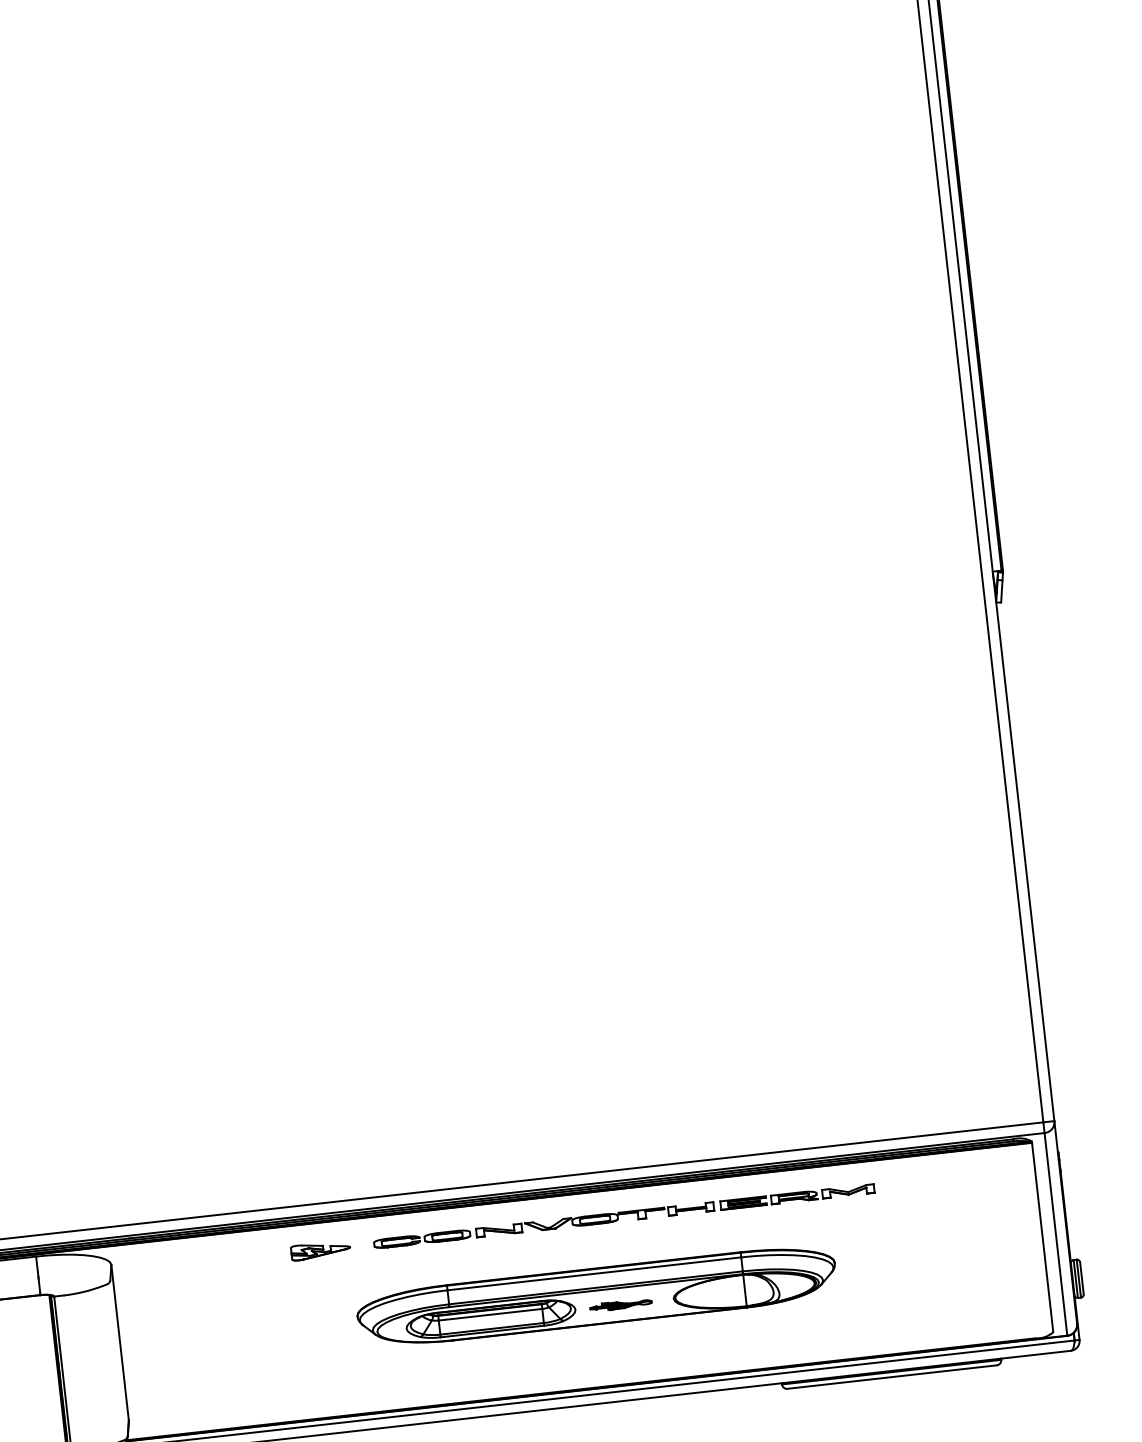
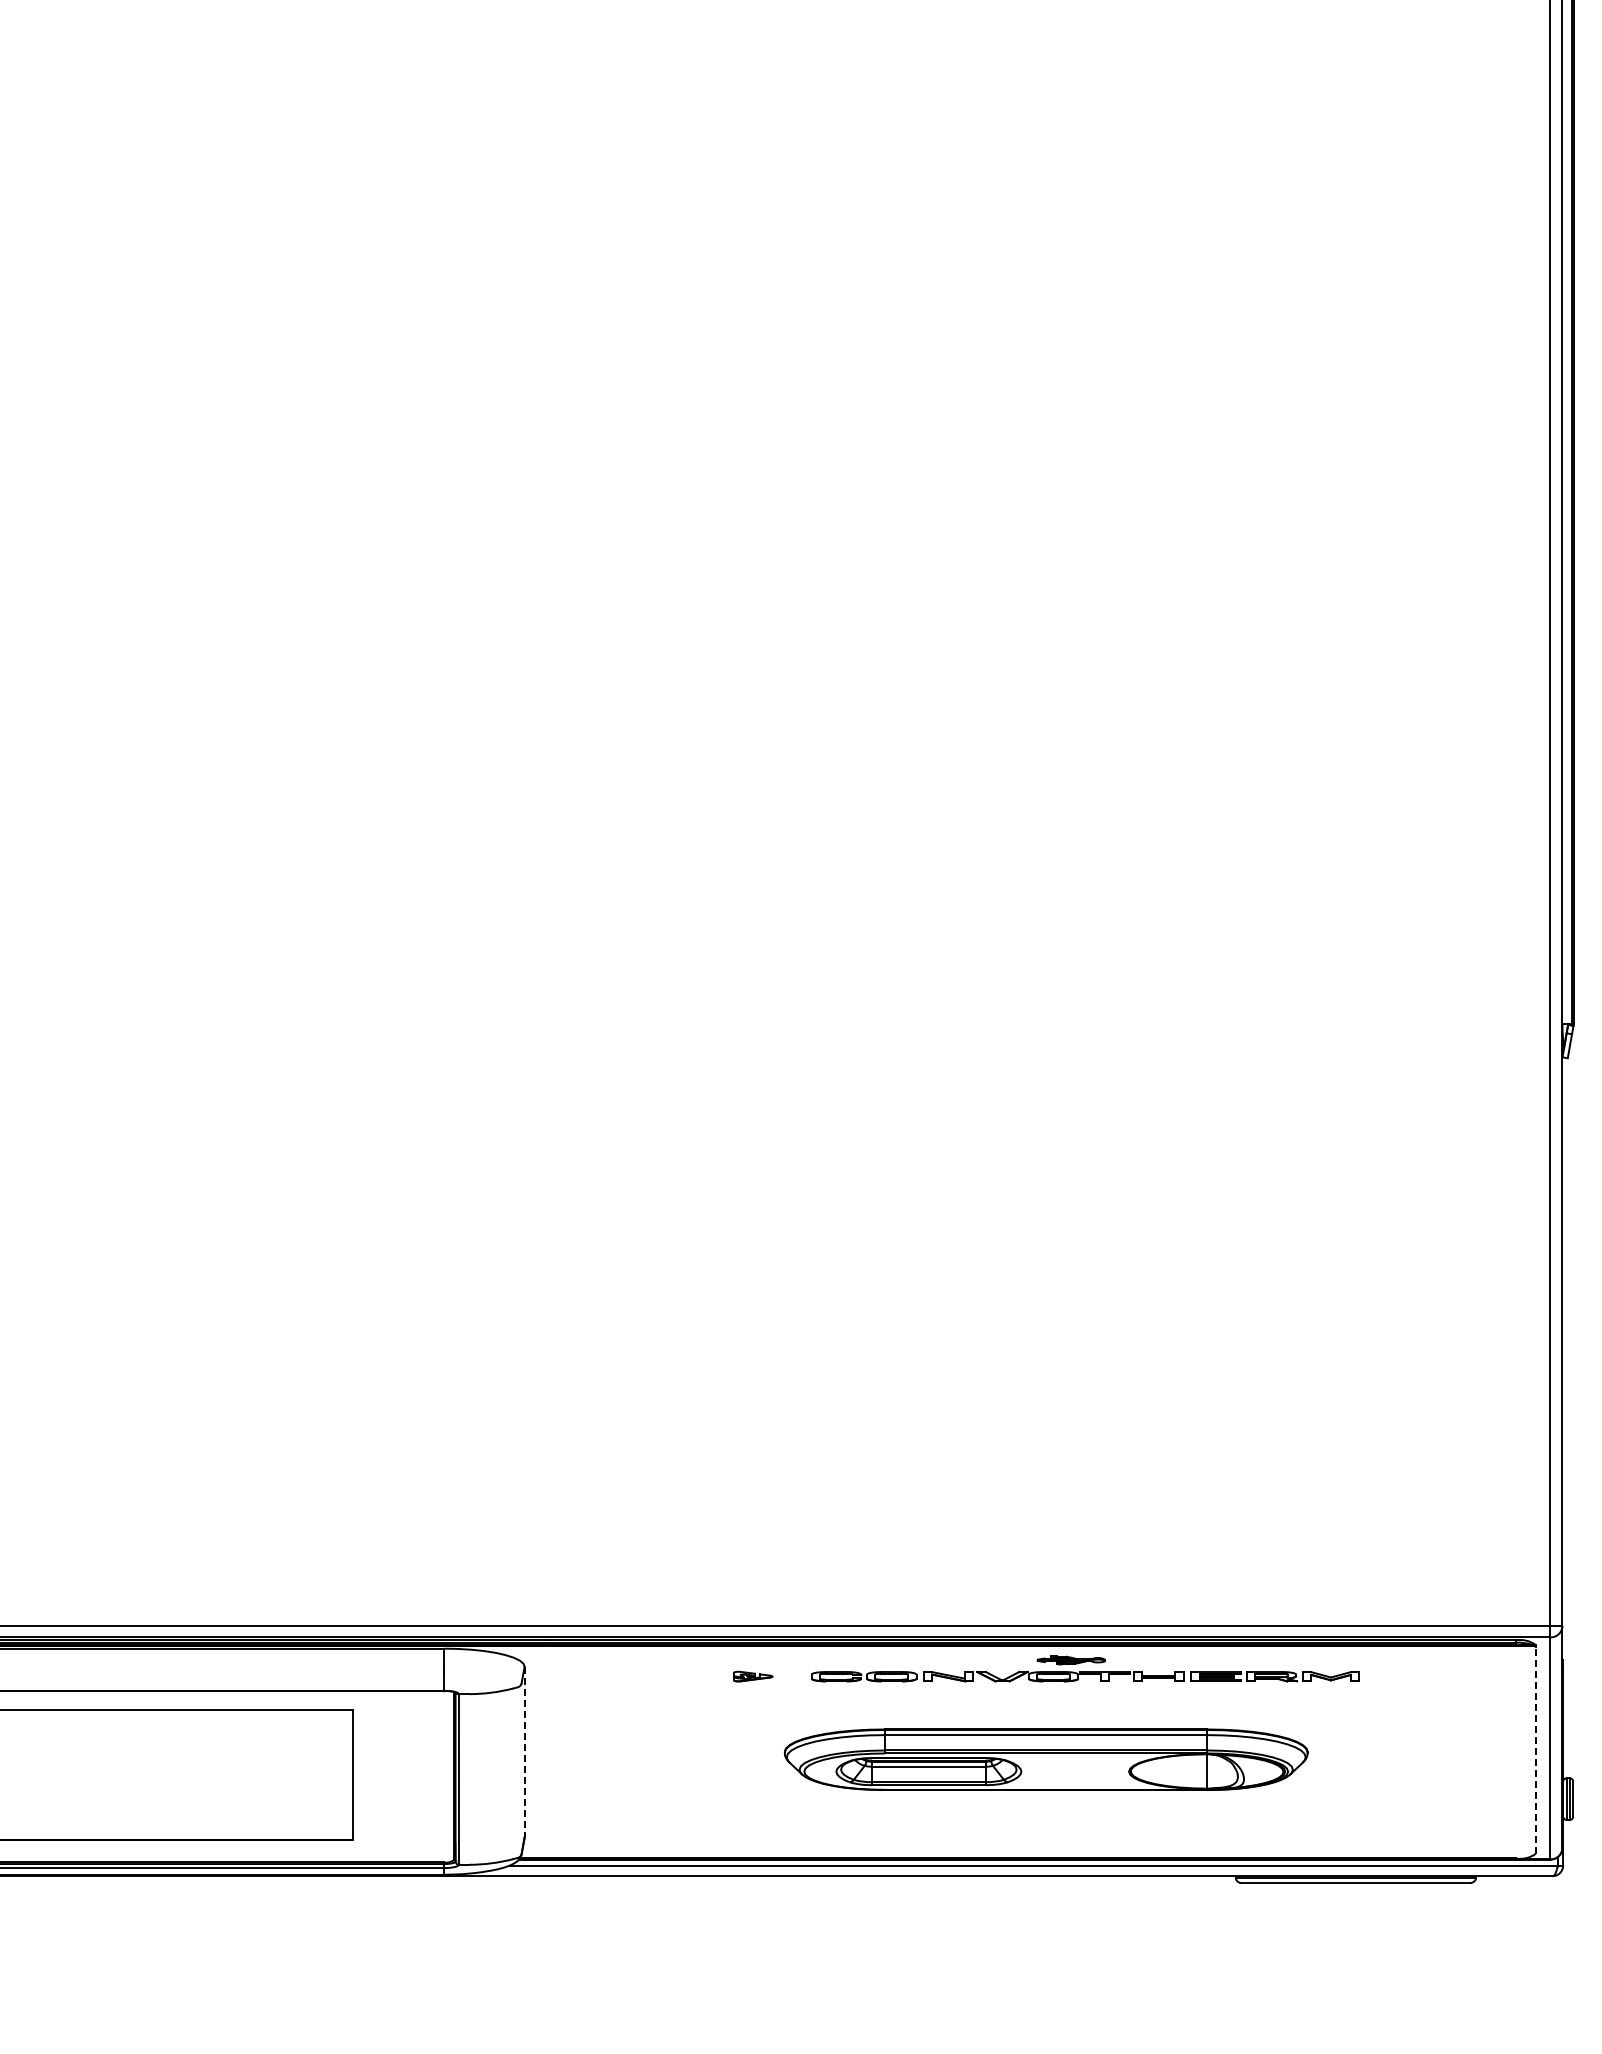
line: (1042, 1237) -> (1535, 1750), solid -> dashed
part: (321, 1250) -> (753, 1676), size x0.6
part: (620, 1305) -> (1070, 1660), moved
line: (120, 1343) -> (524, 1752), solid -> dashed

